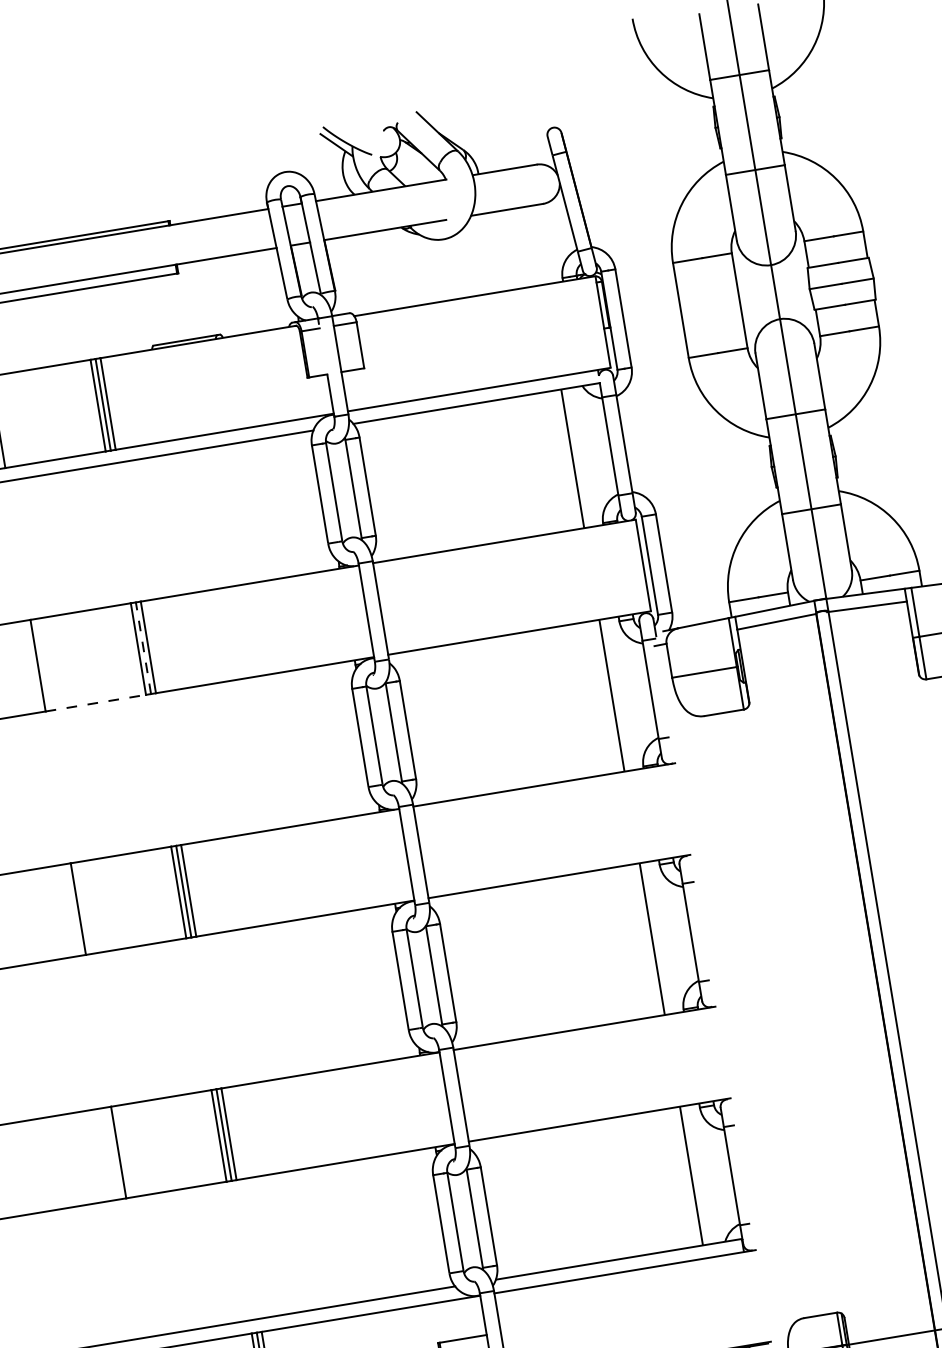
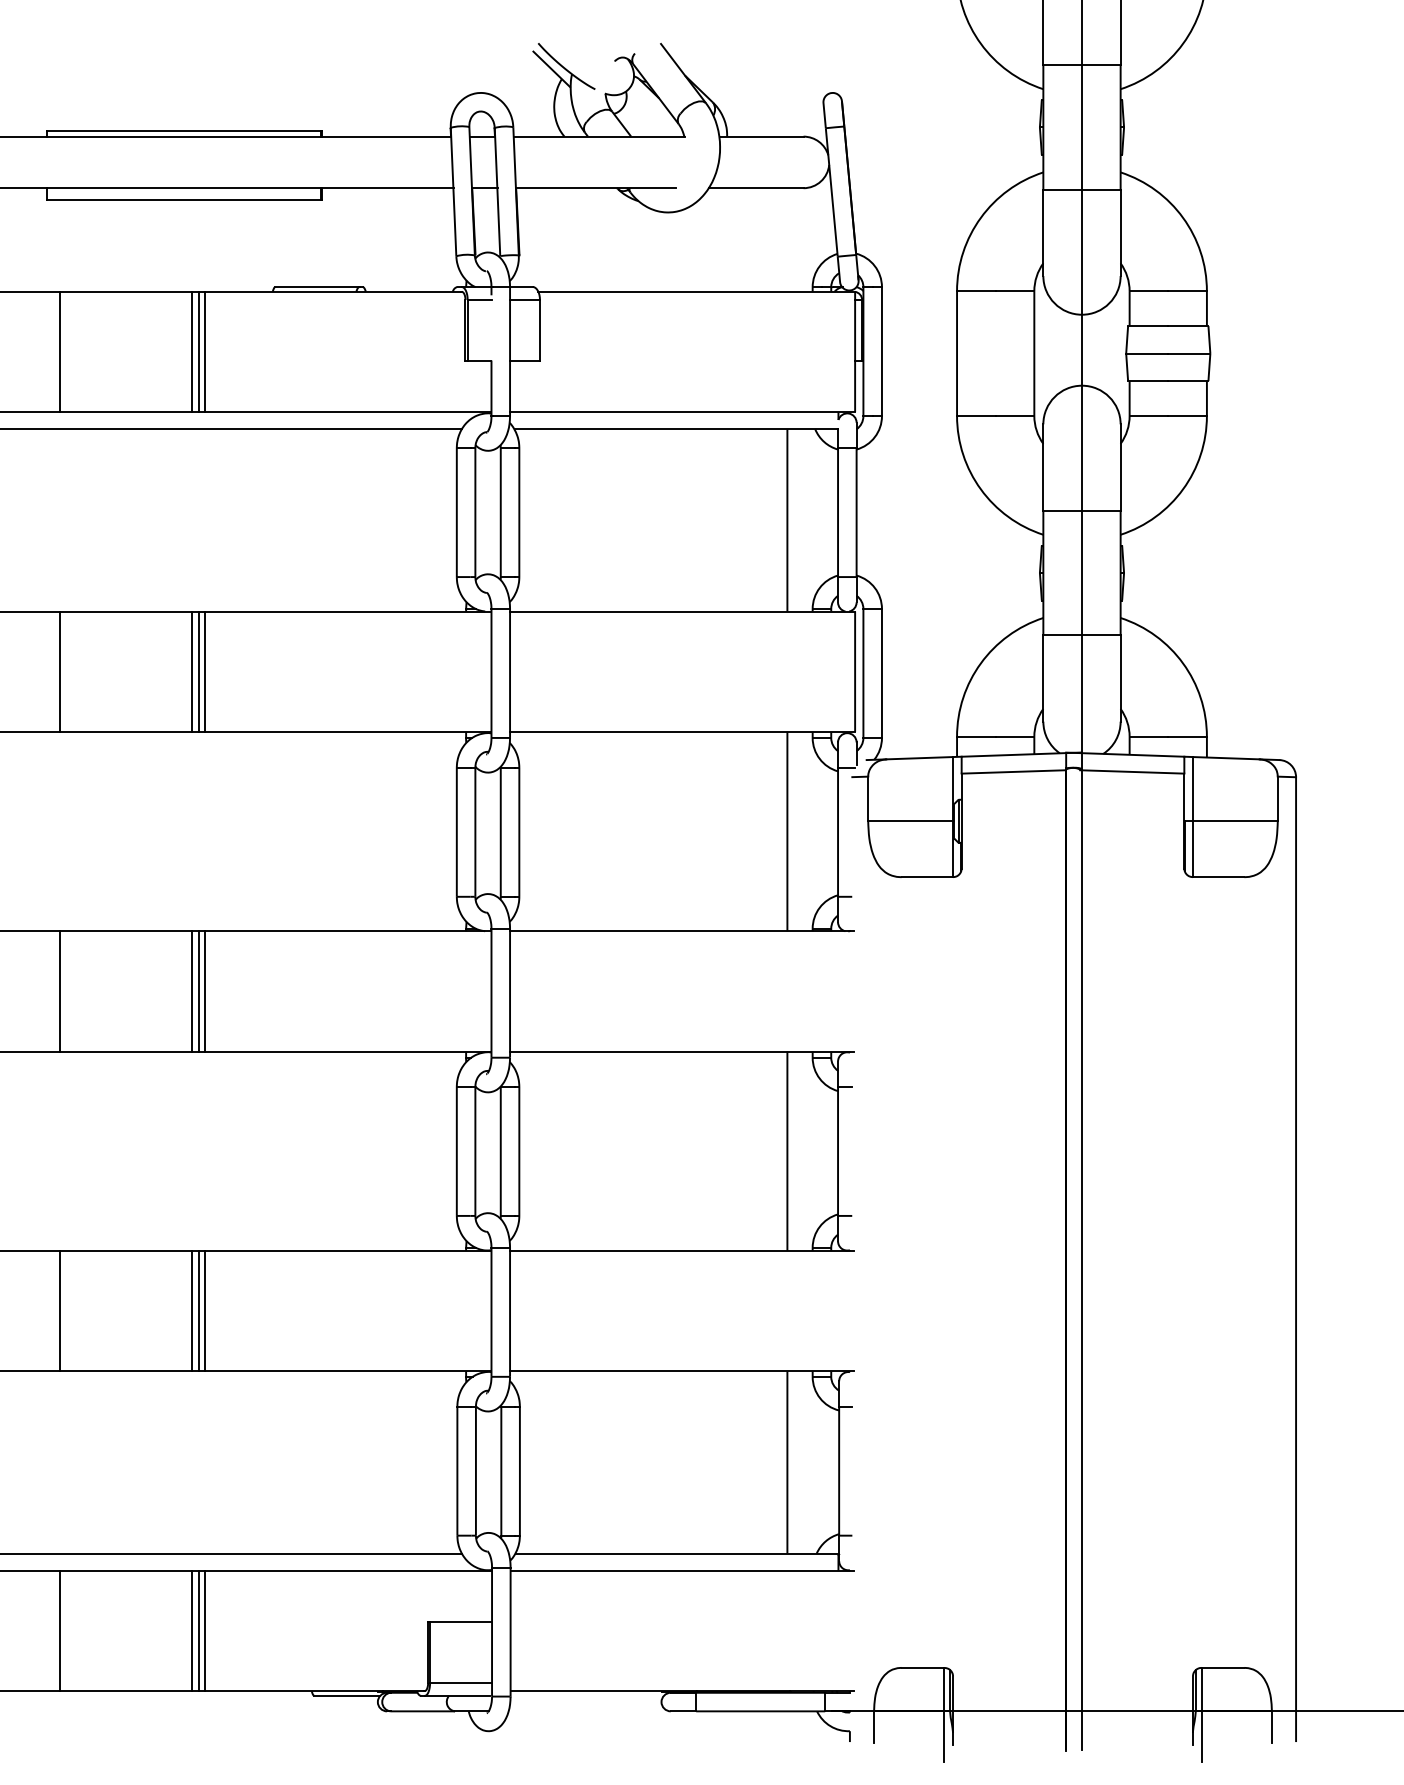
line: (143, 648) -> (198, 671), dashed -> solid
line: (95, 702) -> (125, 731), dashed -> solid

